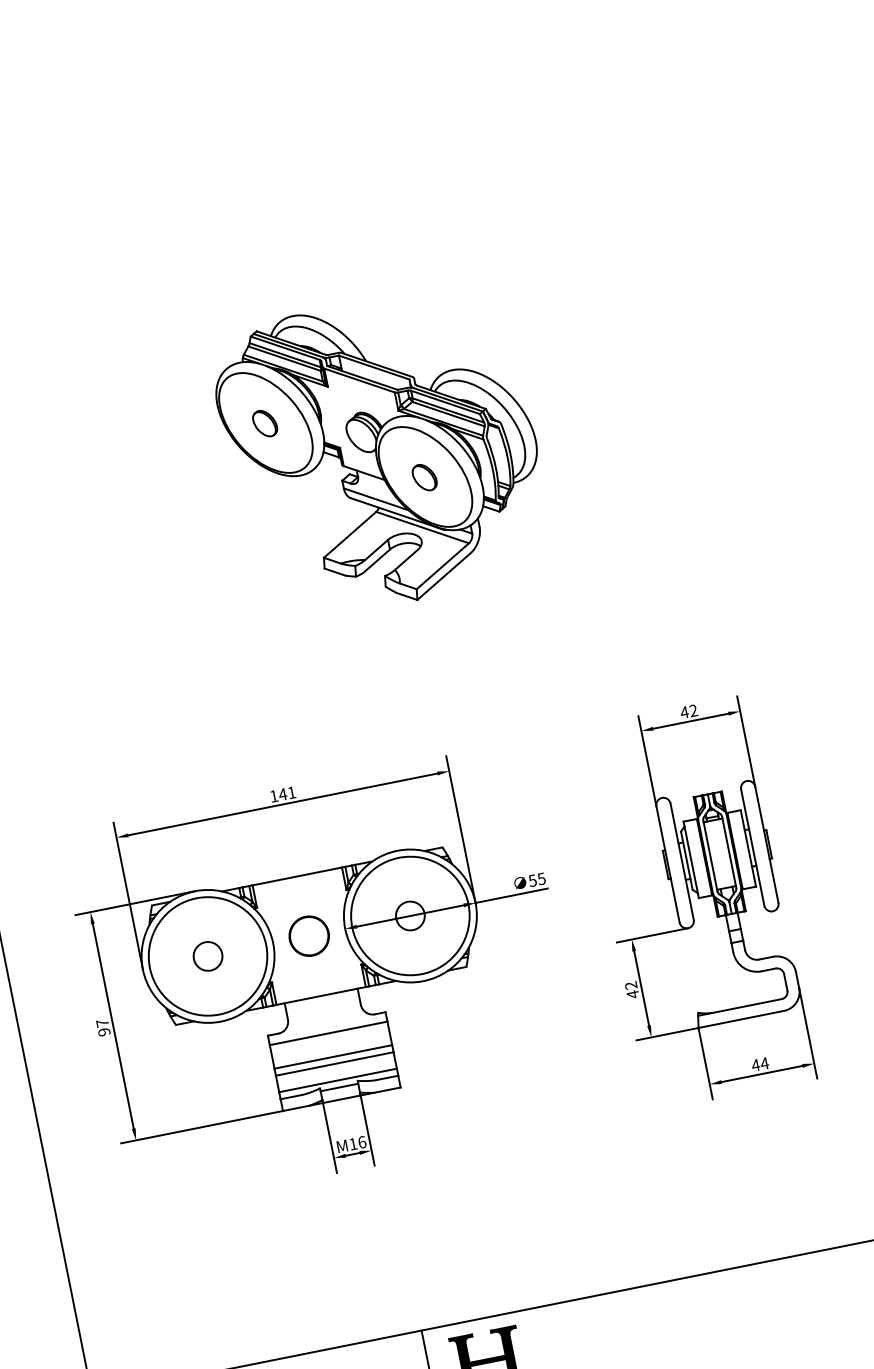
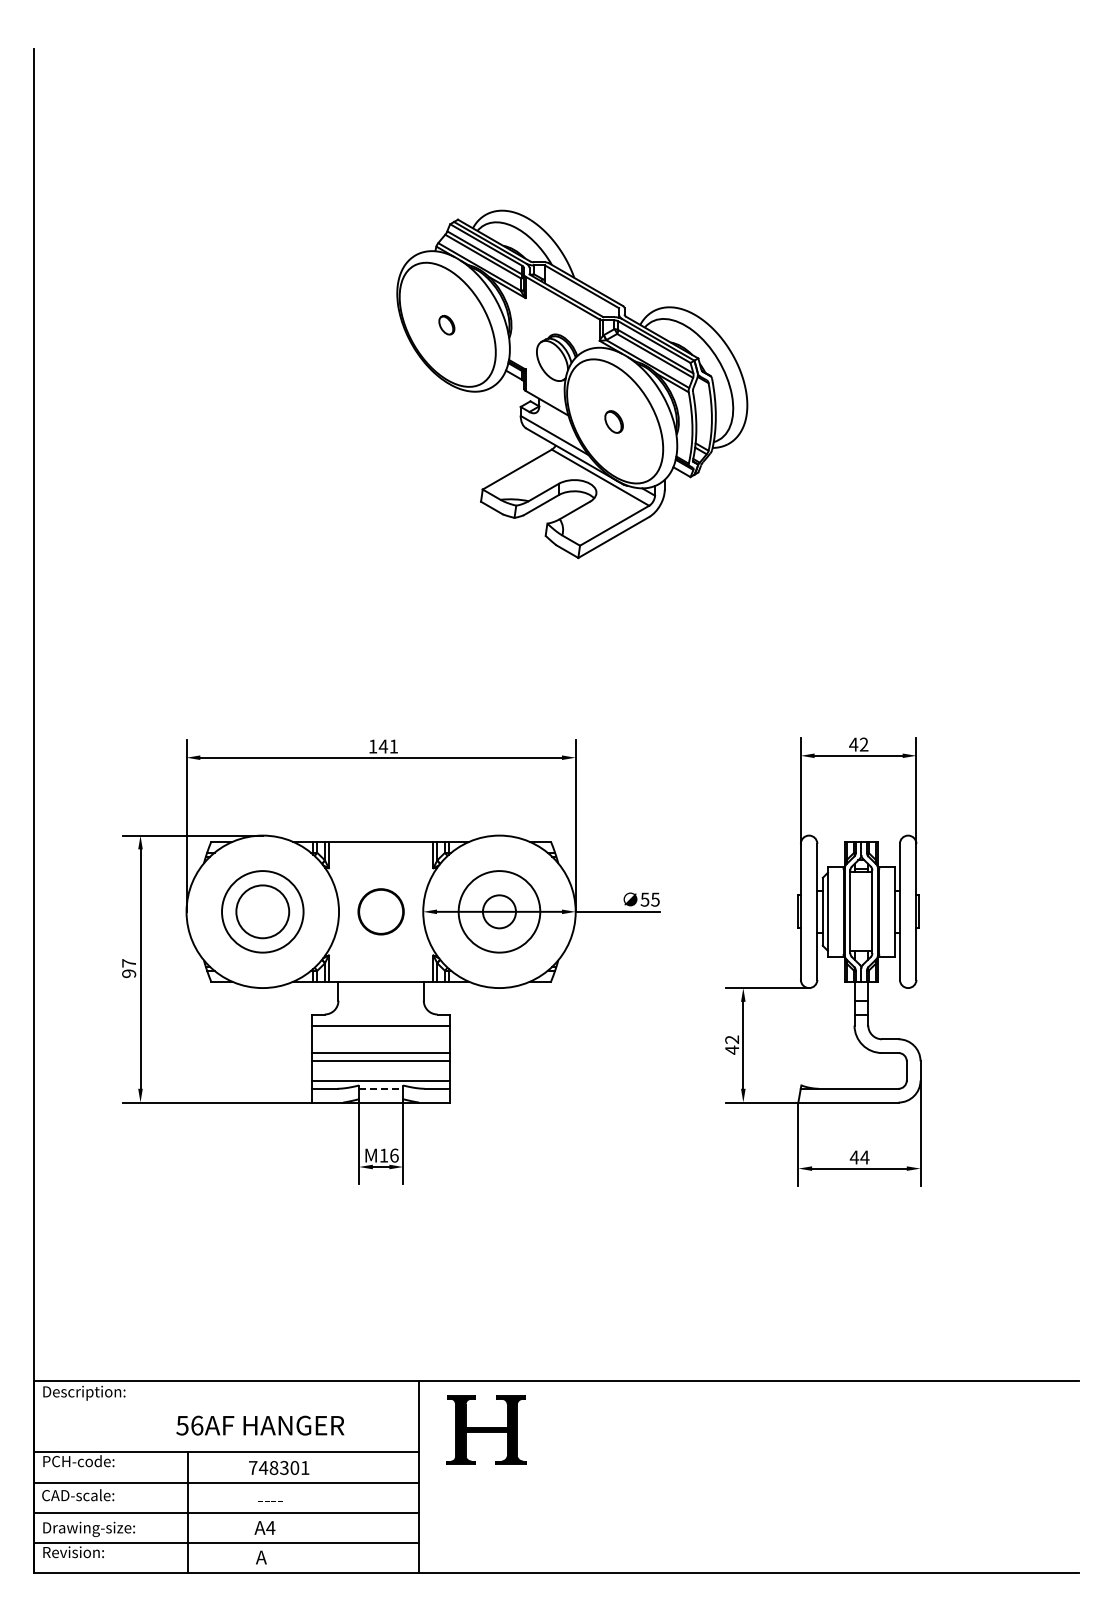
part: (264, 422) -> (446, 324), size x0.6
part: (424, 477) -> (613, 421), size x0.7
circle: (410, 915) -> (499, 911), size x0.6
circle: (207, 956) -> (262, 911), size x0.6
circle: (207, 956) -> (262, 911), size x1.6
line: (339, 1087) -> (381, 1088), solid -> dashed

